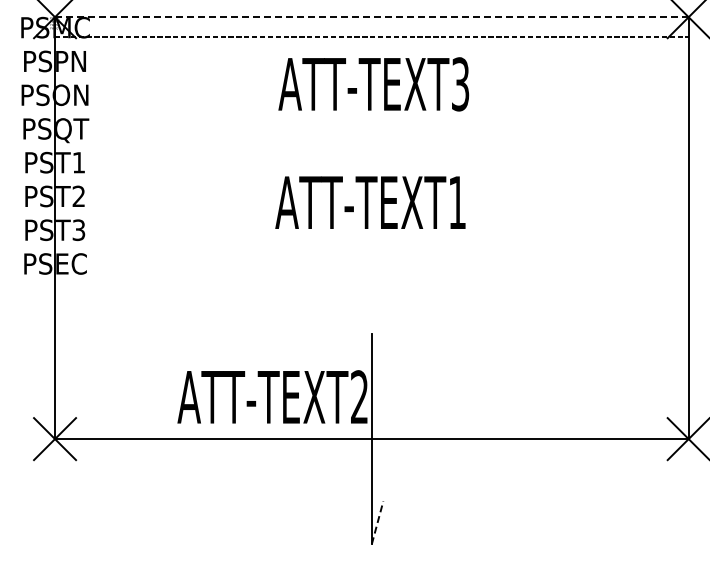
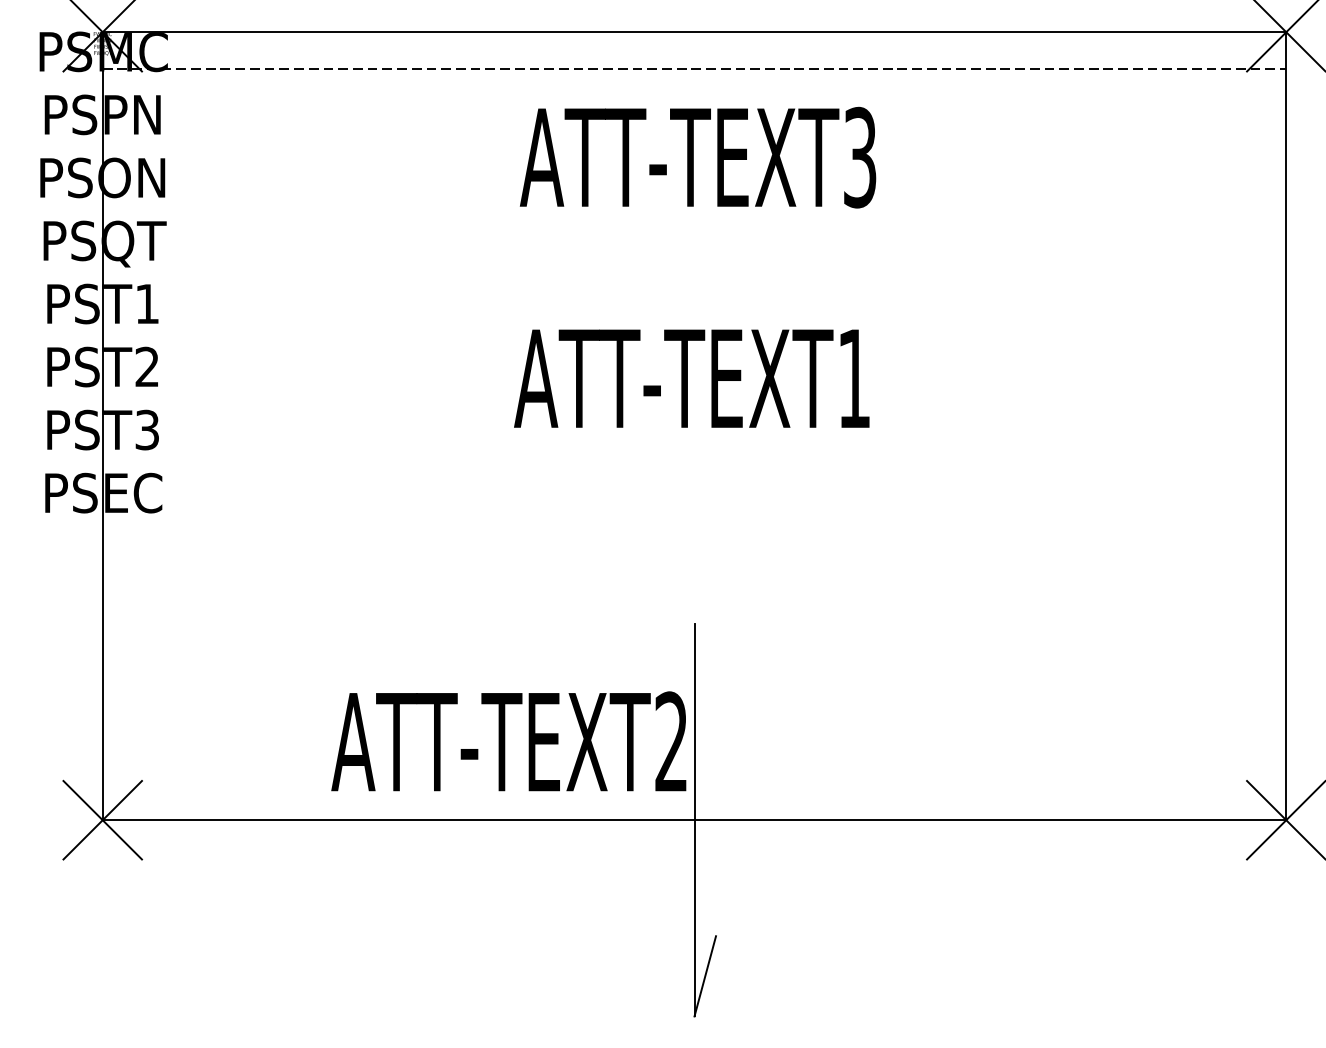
line: (371, 17) -> (693, 32), dashed -> solid
line: (377, 522) -> (705, 976), dashed -> solid

